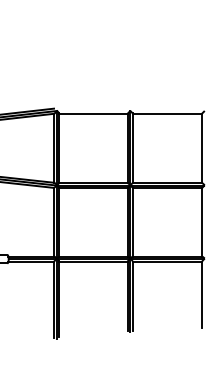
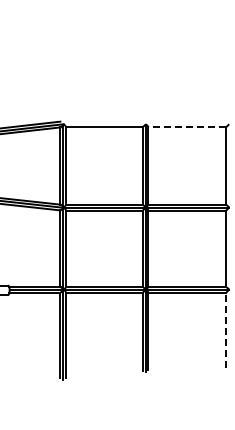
line: (167, 113) -> (187, 127), solid -> dashed
line: (202, 294) -> (226, 329), solid -> dashed

